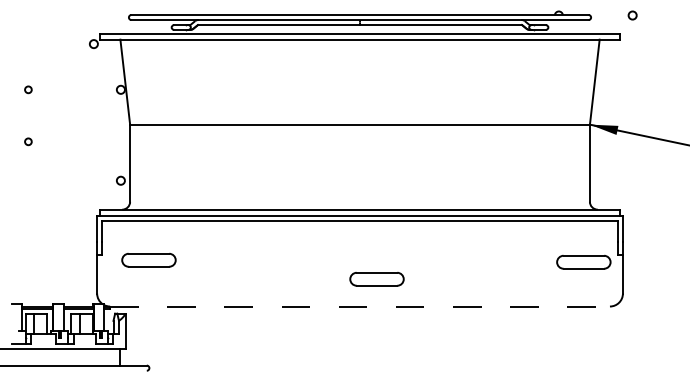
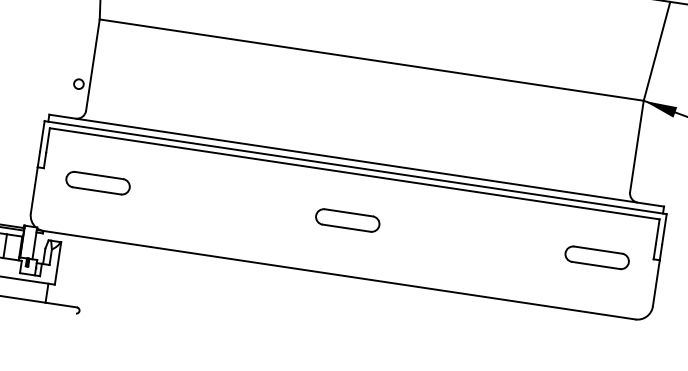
part: (583, 261) -> (596, 256), moved
part: (376, 279) -> (347, 220), moved
line: (360, 306) -> (340, 275), dashed -> solid

